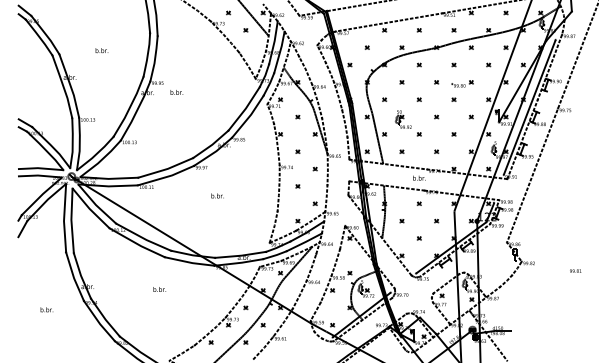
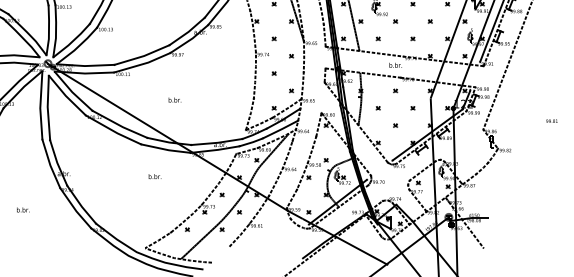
text: (217, 195) -> (174, 99), moved
text: (575, 270) -> (551, 120), moved
text: (159, 289) -> (154, 176), moved
text: (46, 309) -> (22, 209), moved

